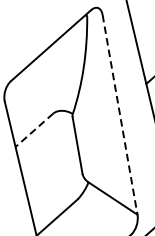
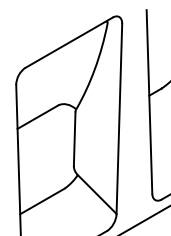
line: (120, 115) -> (119, 119), dashed -> solid
line: (35, 130) -> (38, 117), dashed -> solid

